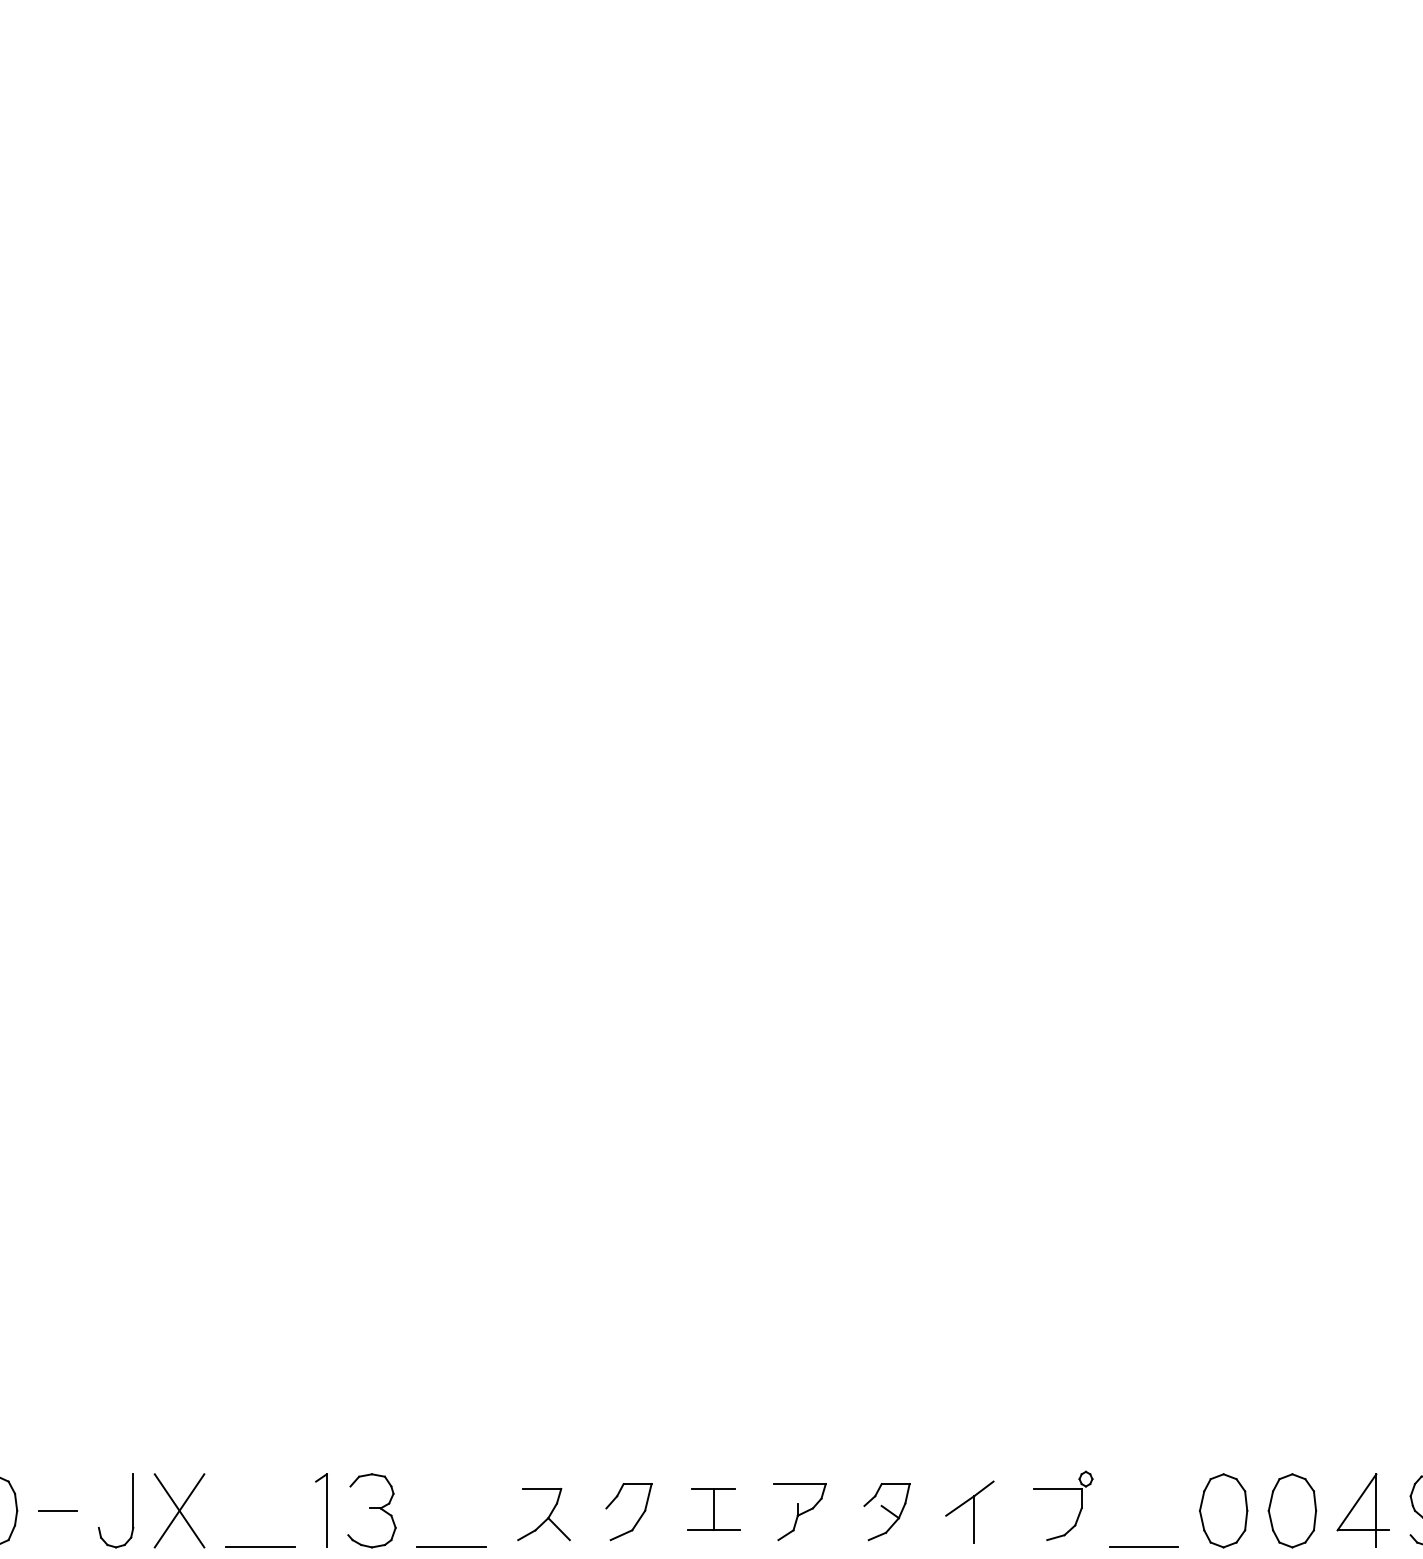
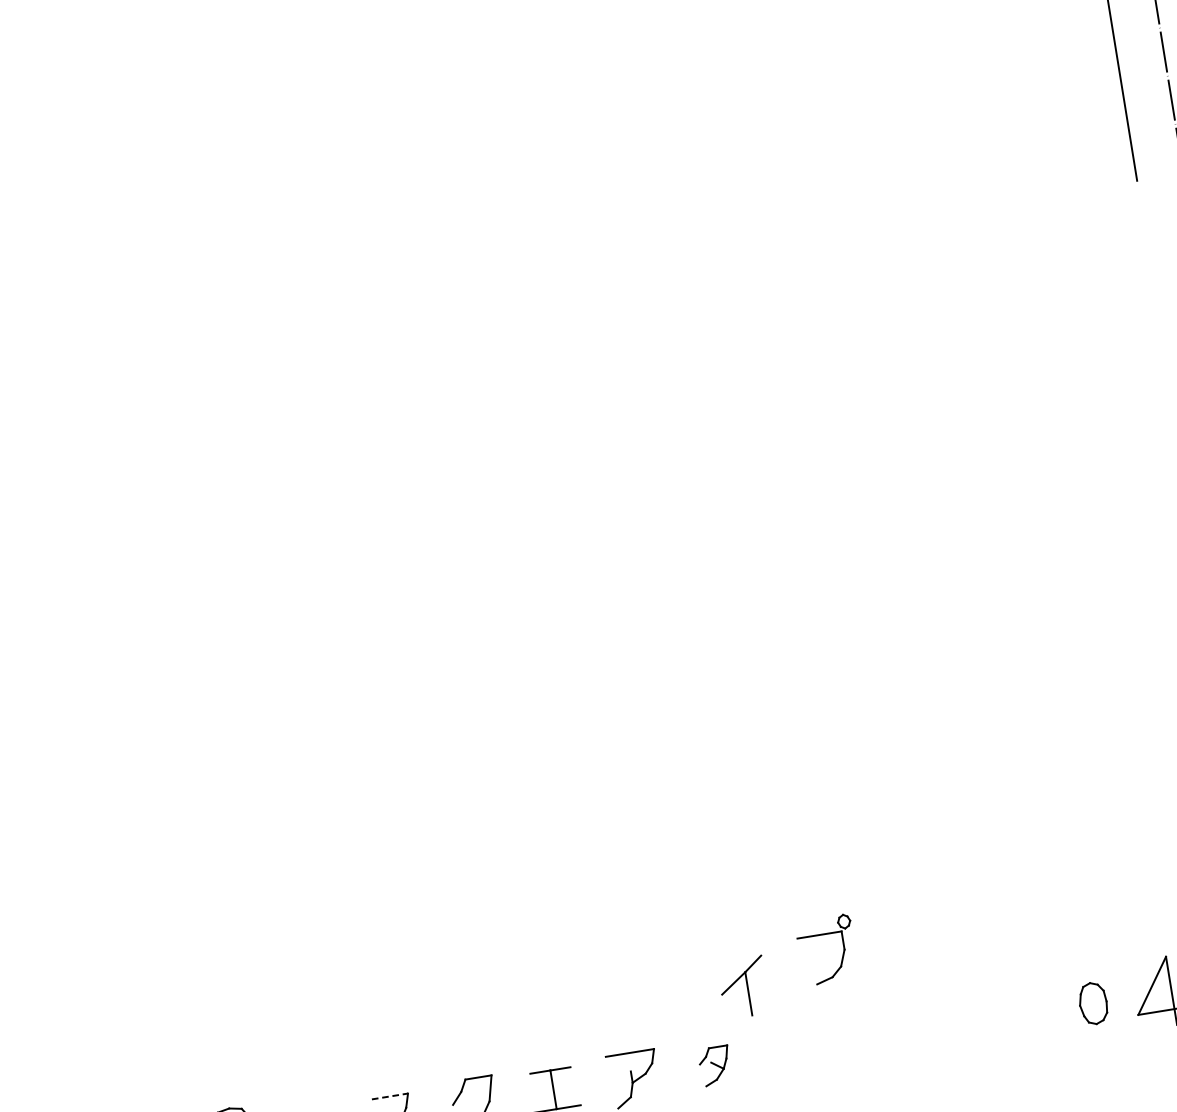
line: (542, 1488) -> (390, 1096), solid -> dashed
part: (1063, 1489) -> (824, 934), moved
part: (1223, 1510) -> (1028, 1013), removed
part: (1292, 1510) -> (1093, 1003), size x0.6
part: (969, 1511) -> (743, 987), moved
part: (886, 1512) -> (714, 1066), size x0.7
line: (1143, 1547) -> (959, 1060), removed

